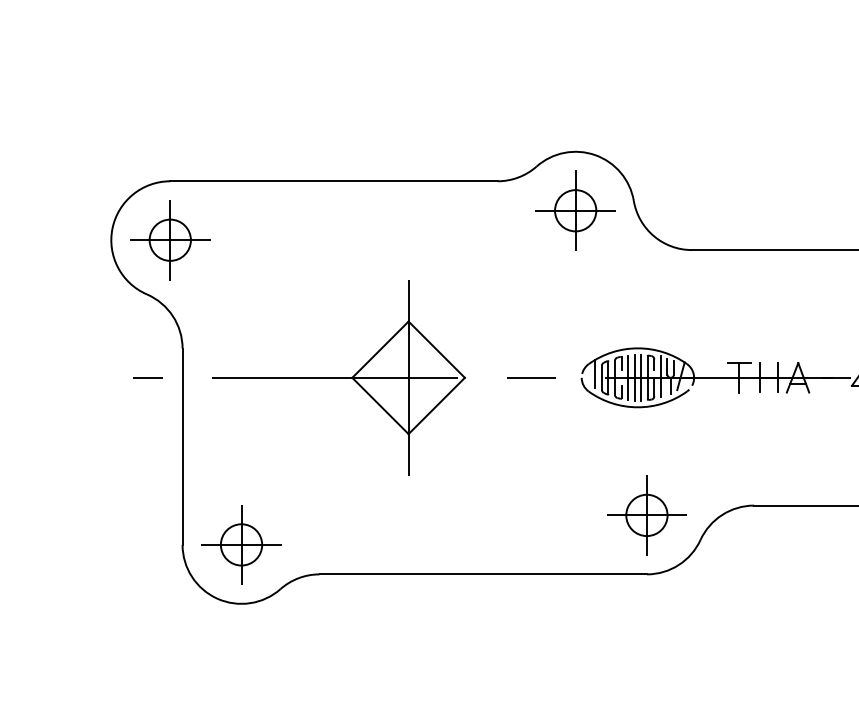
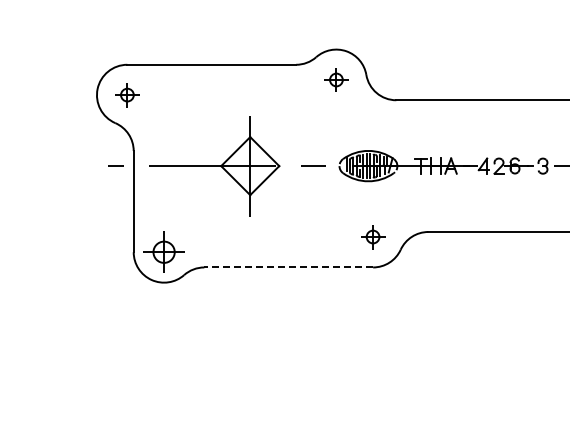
part: (575, 209) -> (336, 79), size x0.6
part: (170, 238) -> (127, 94), size x0.6
part: (645, 514) -> (372, 236), size x0.6
line: (482, 574) -> (288, 267), solid -> dashed

